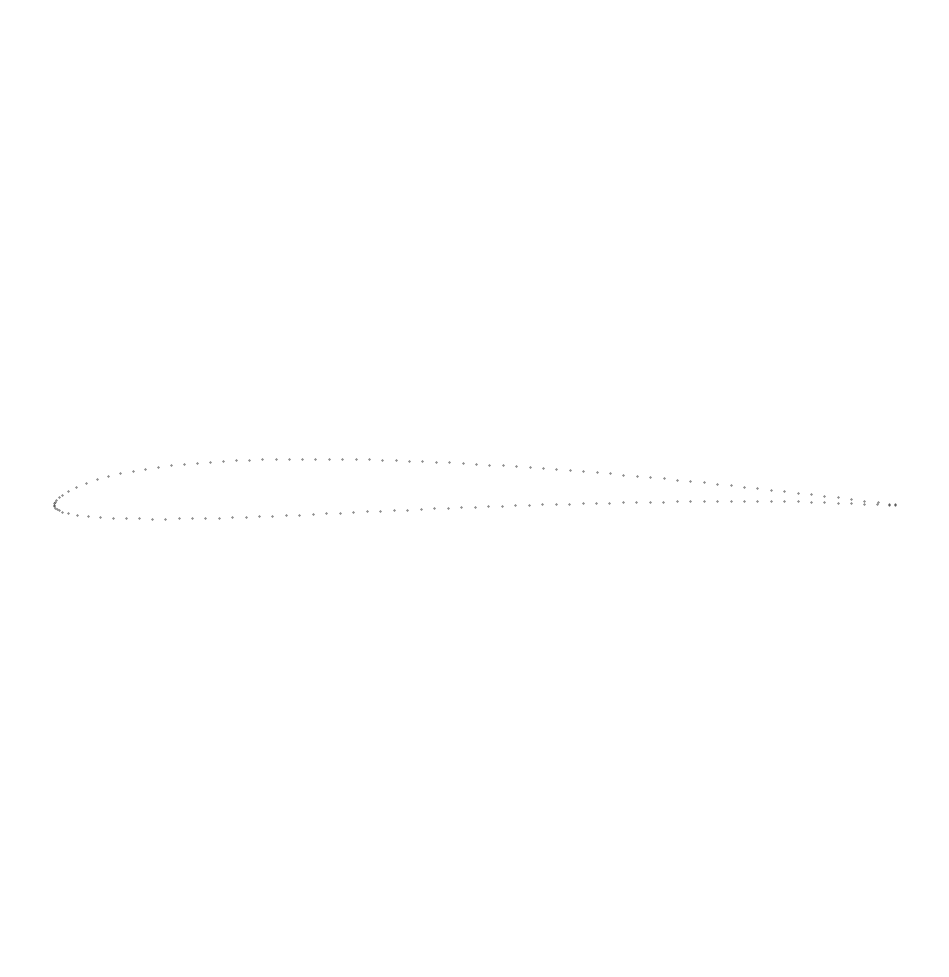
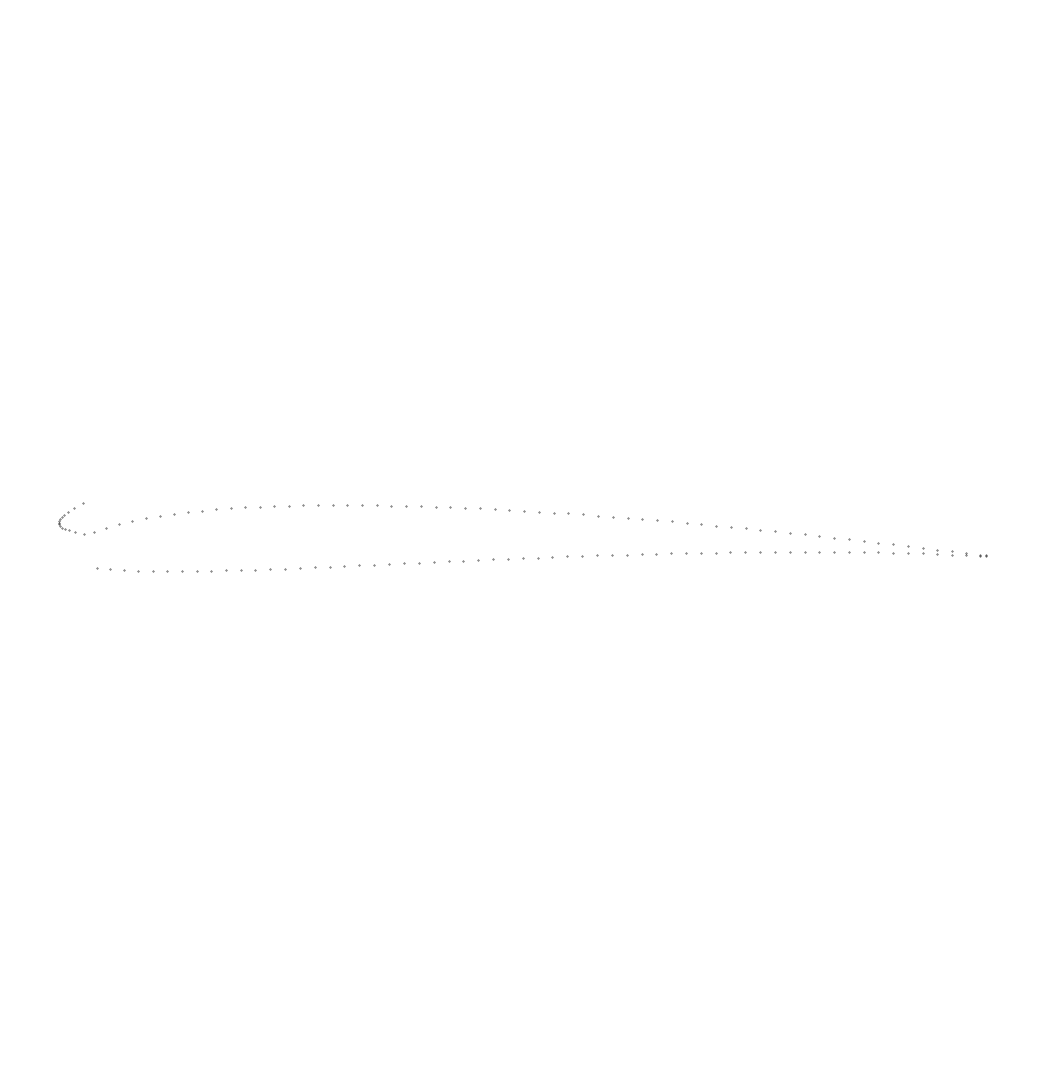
part: (65, 501) -> (71, 519), moved

